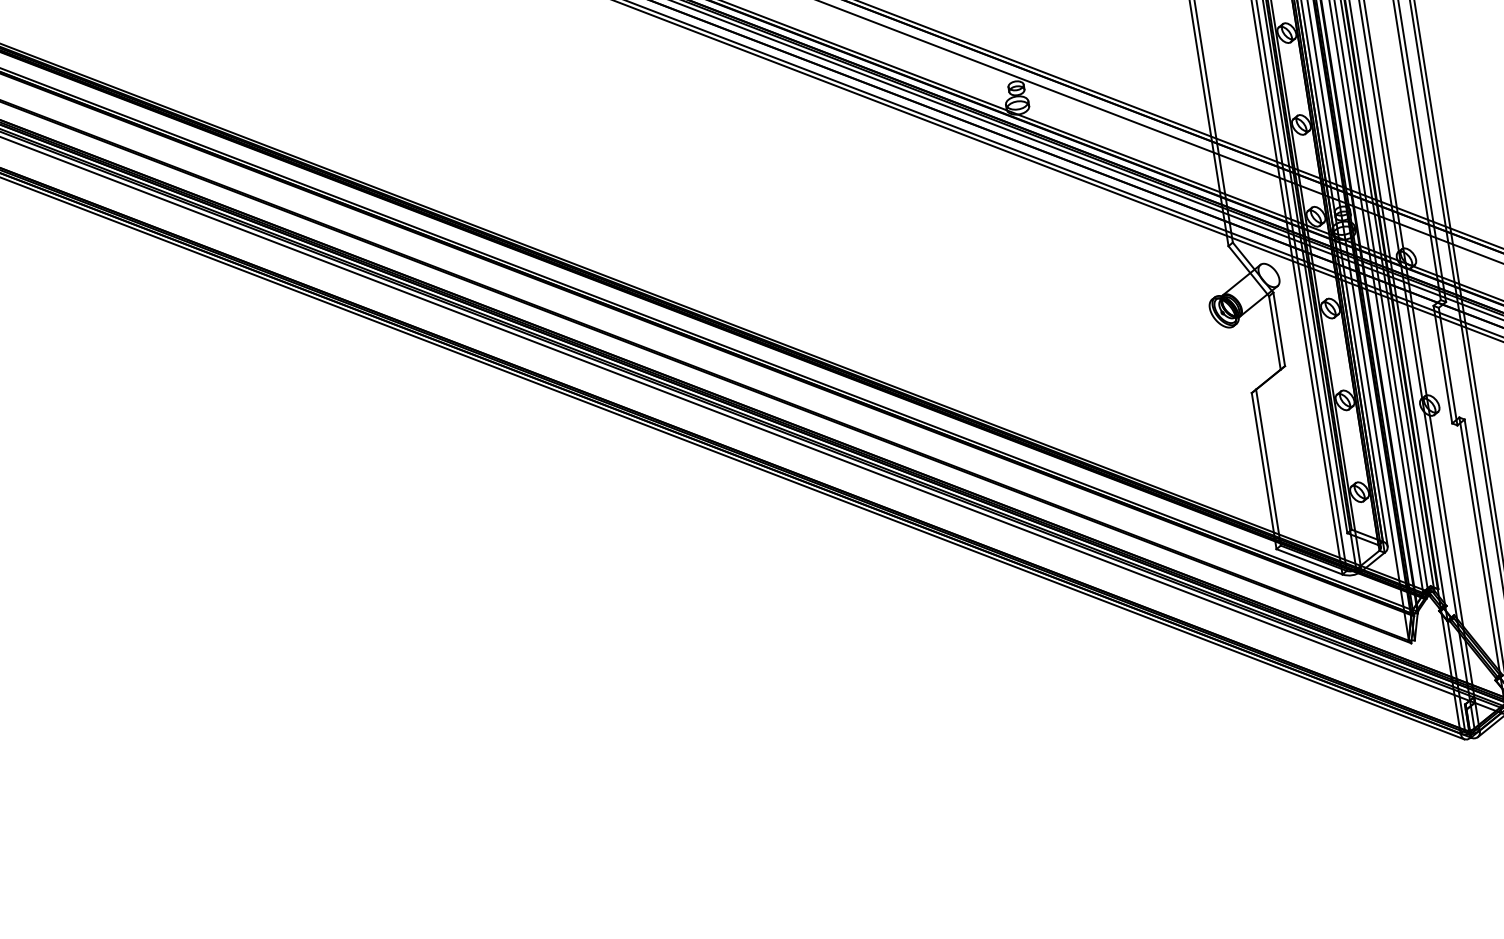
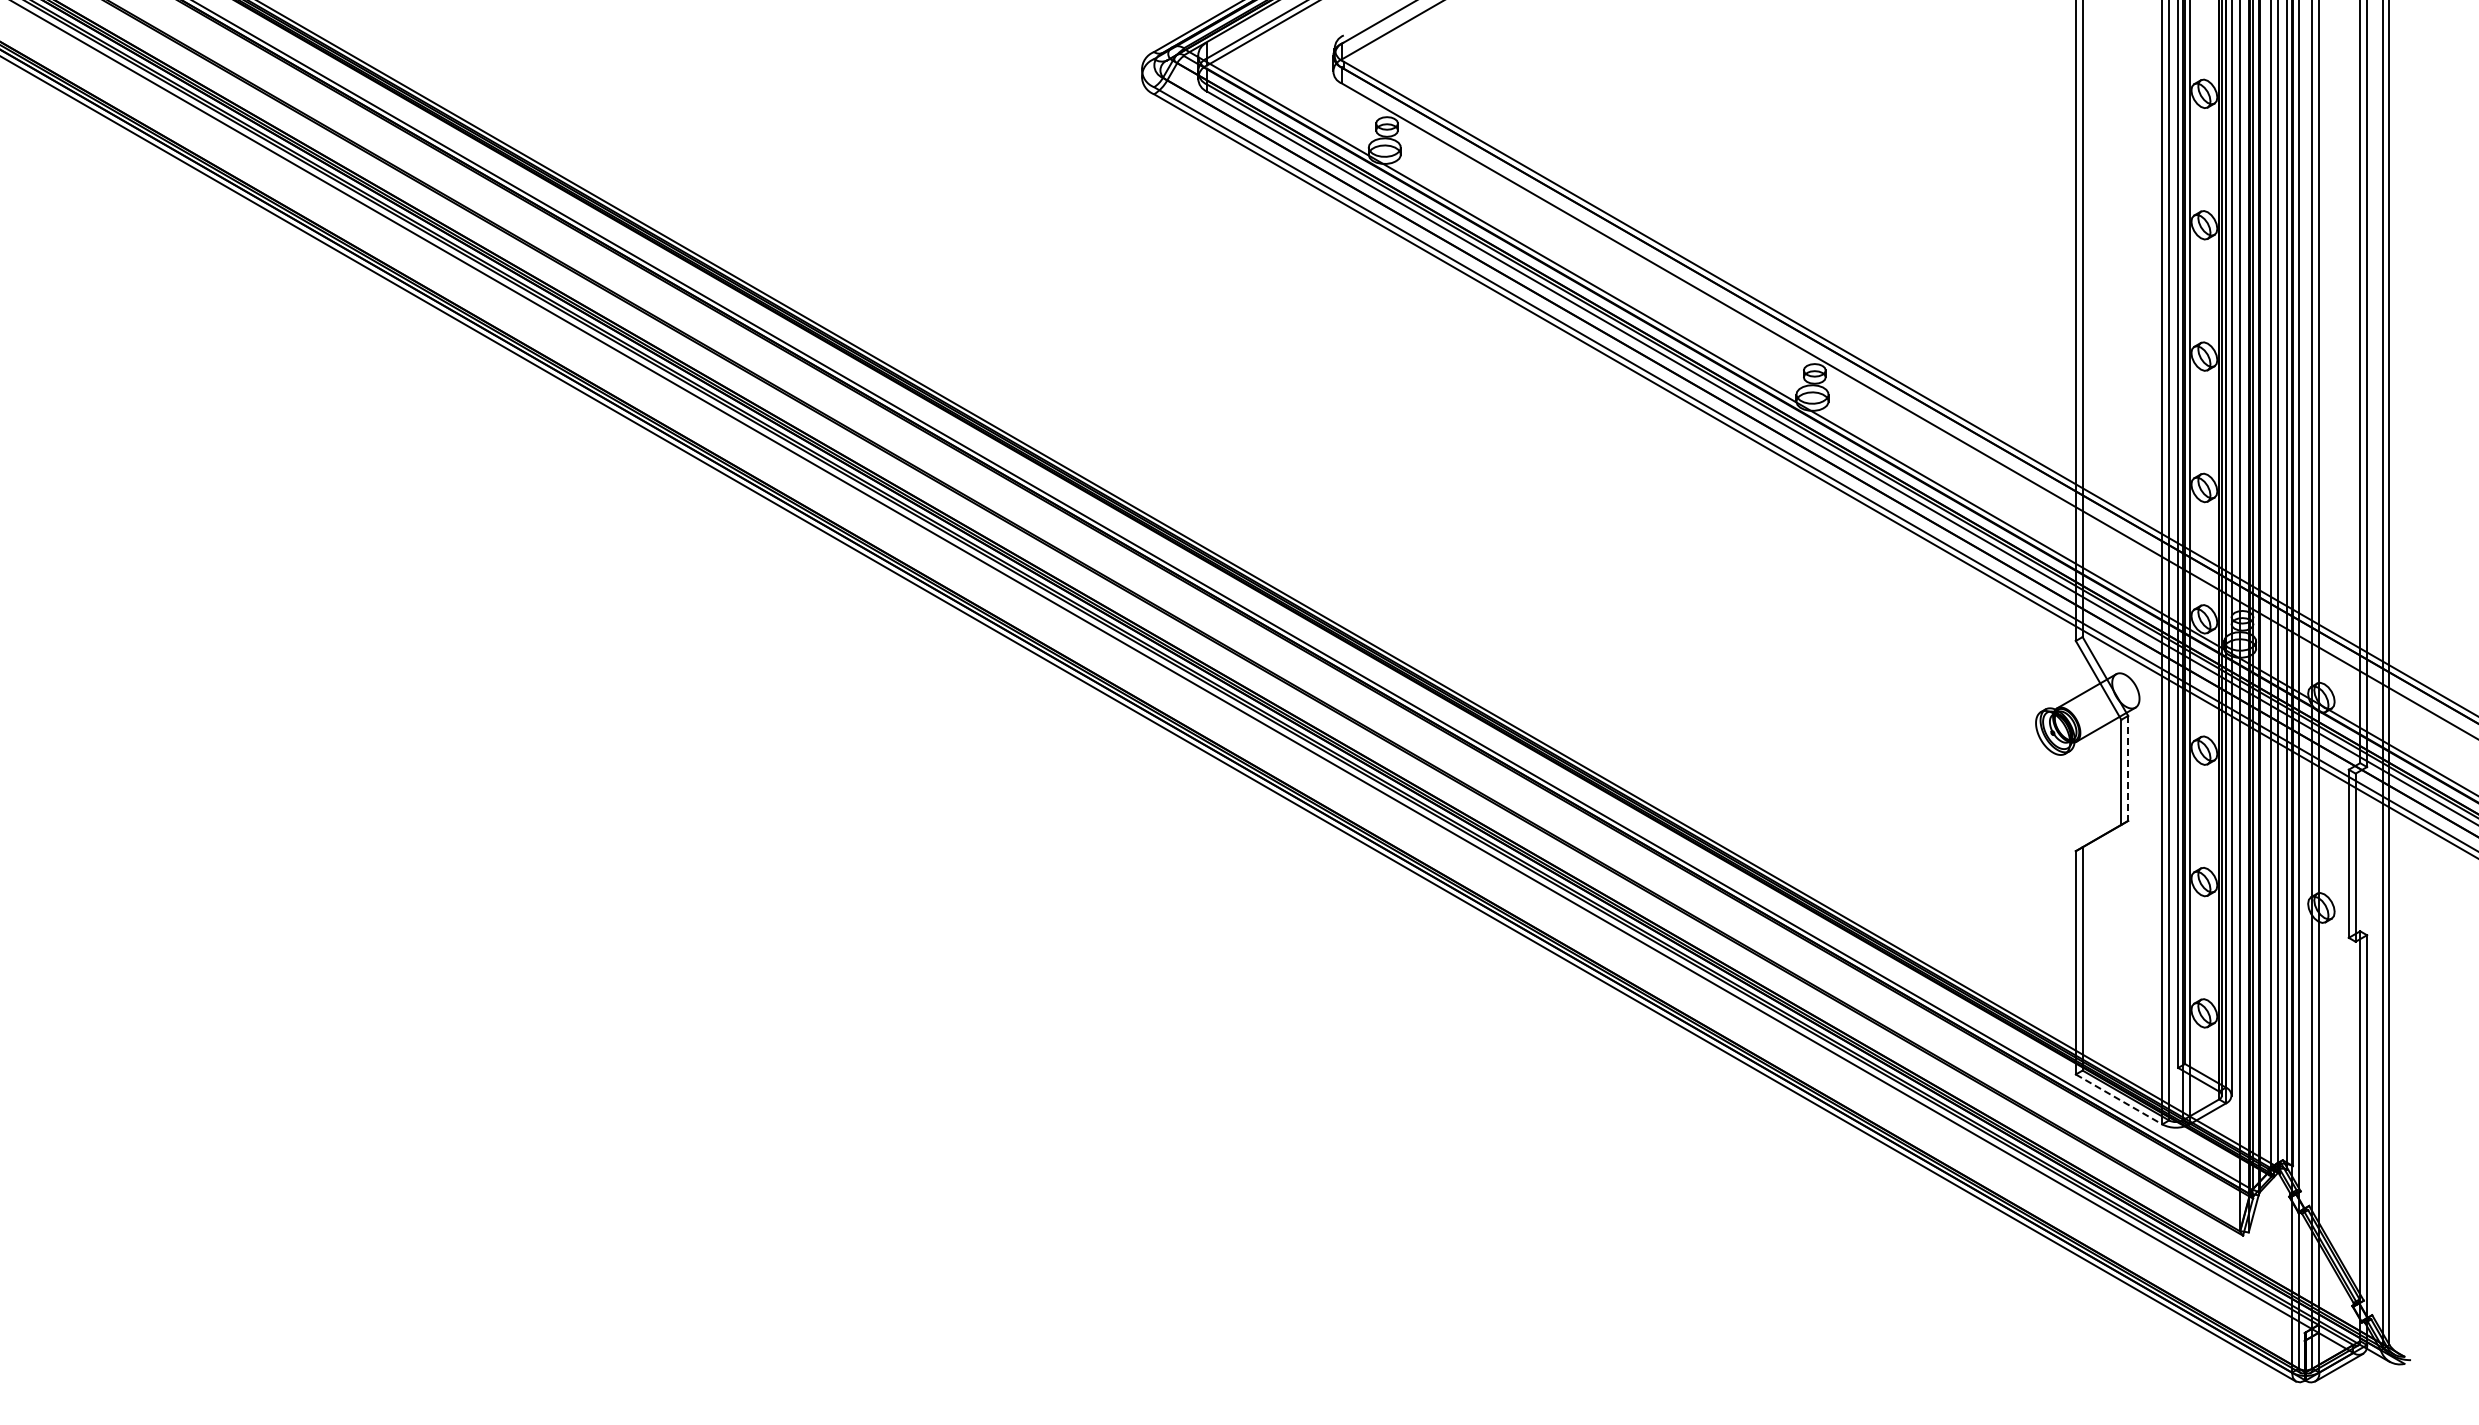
line: (1279, 329) -> (2128, 768), solid -> dashed
line: (1309, 561) -> (2119, 1099), solid -> dashed

